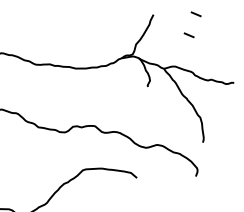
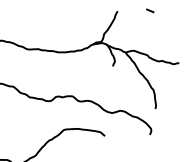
line: (188, 35) -> (144, 27), removed

